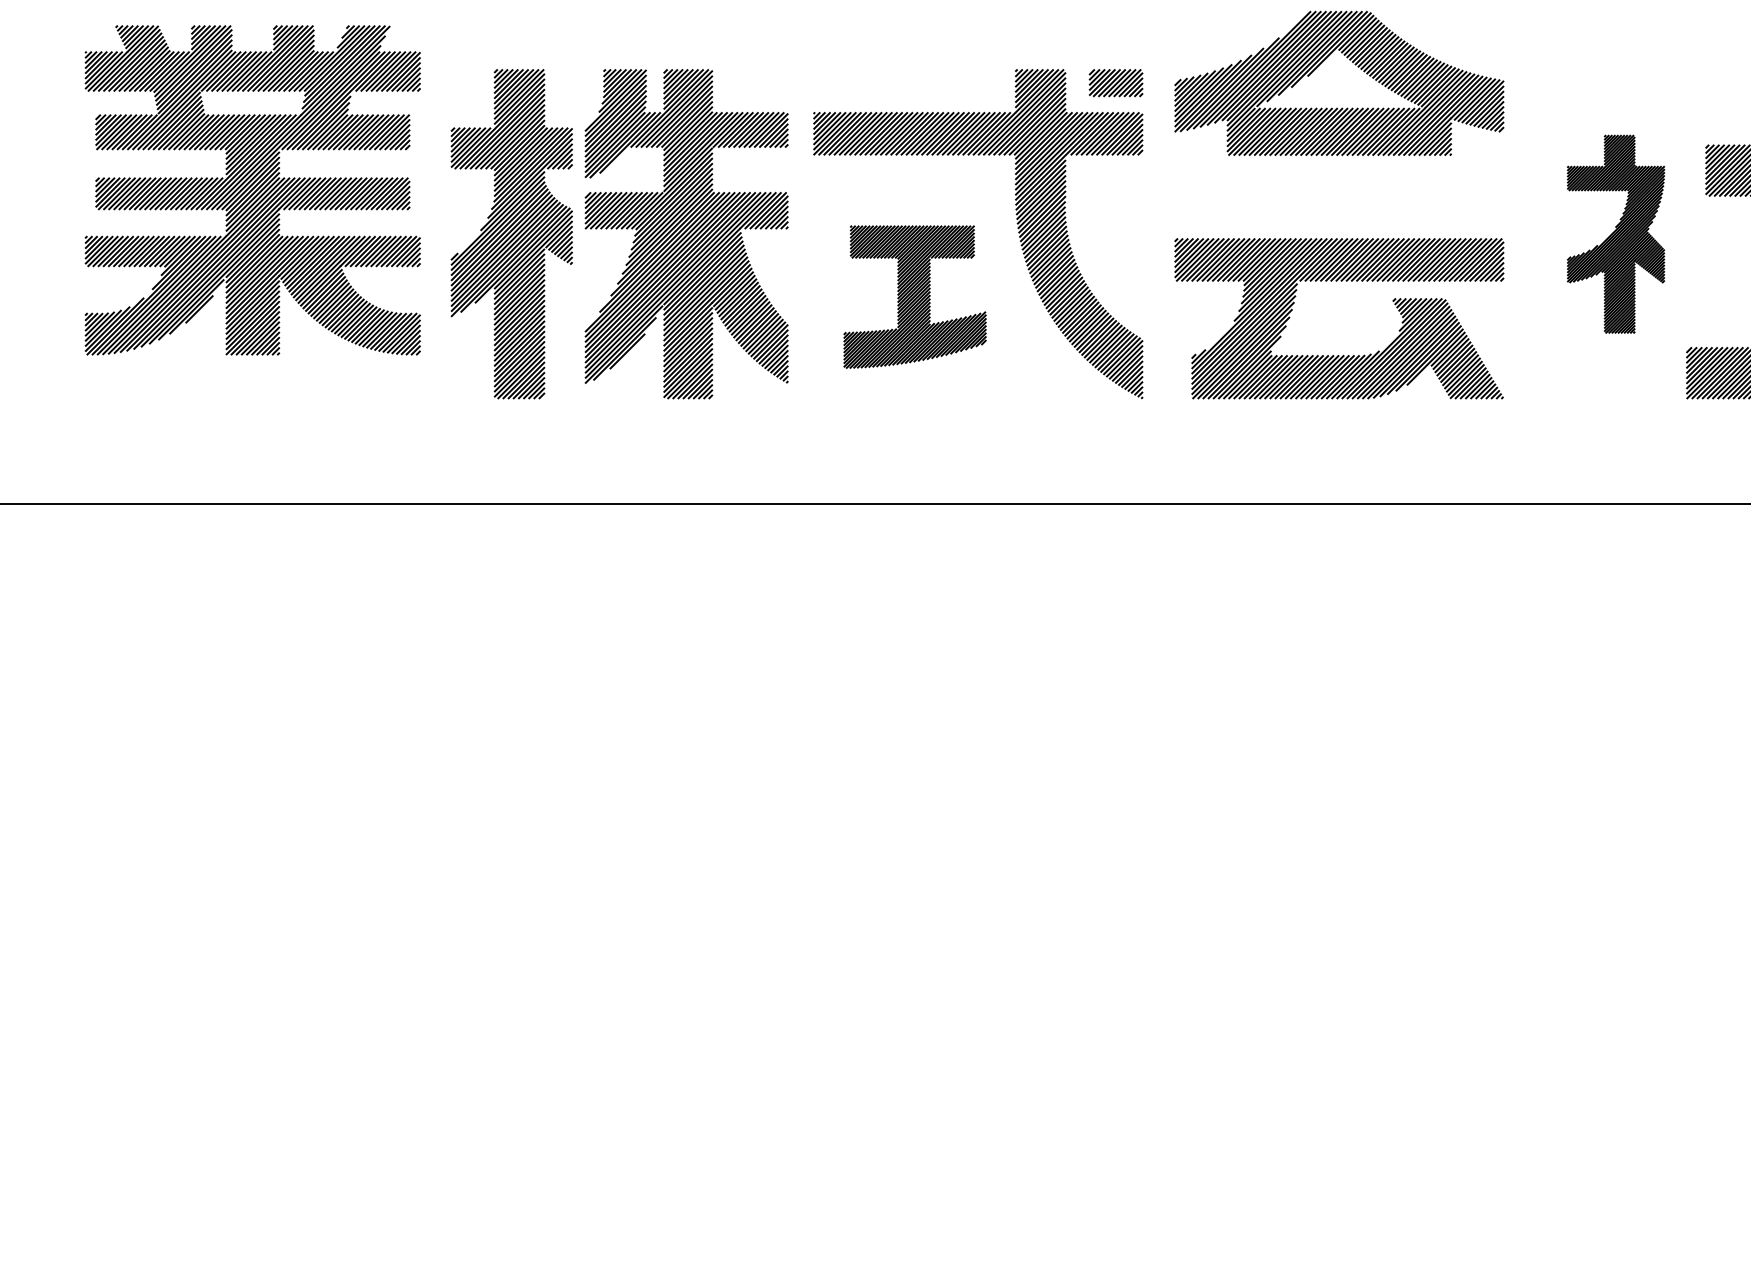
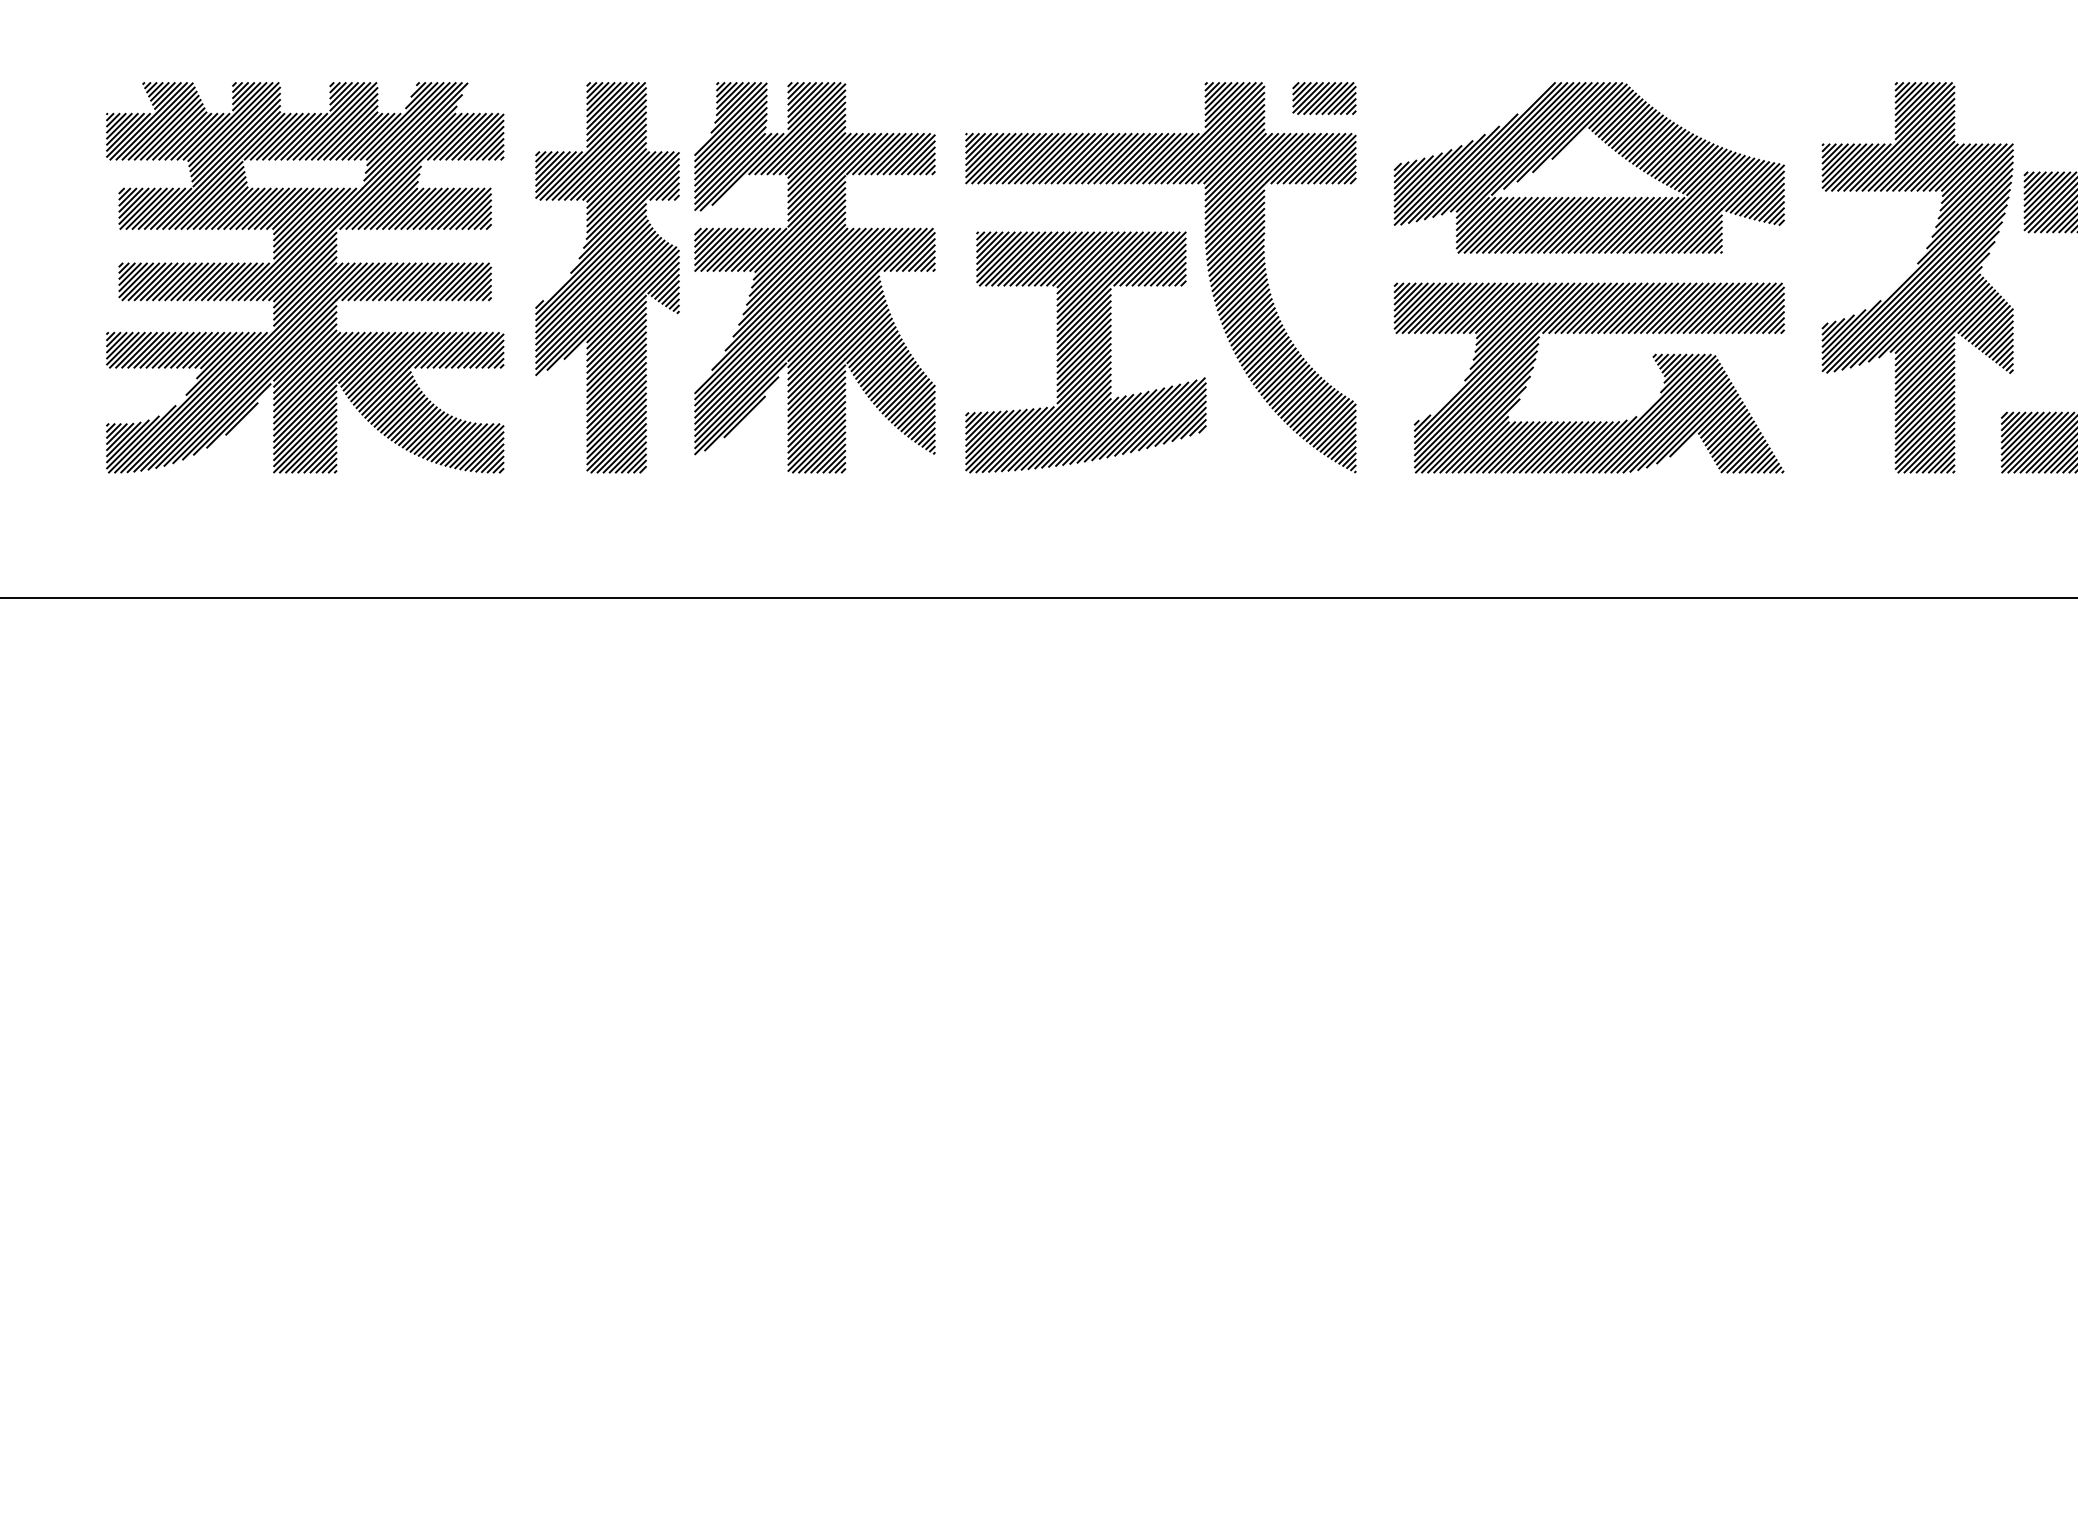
part: (1355, 65) -> (1608, 146), moved
part: (253, 190) -> (305, 277), moved
part: (1615, 233) -> (1917, 277), size x1.67
part: (914, 297) -> (1085, 352), size x1.43

